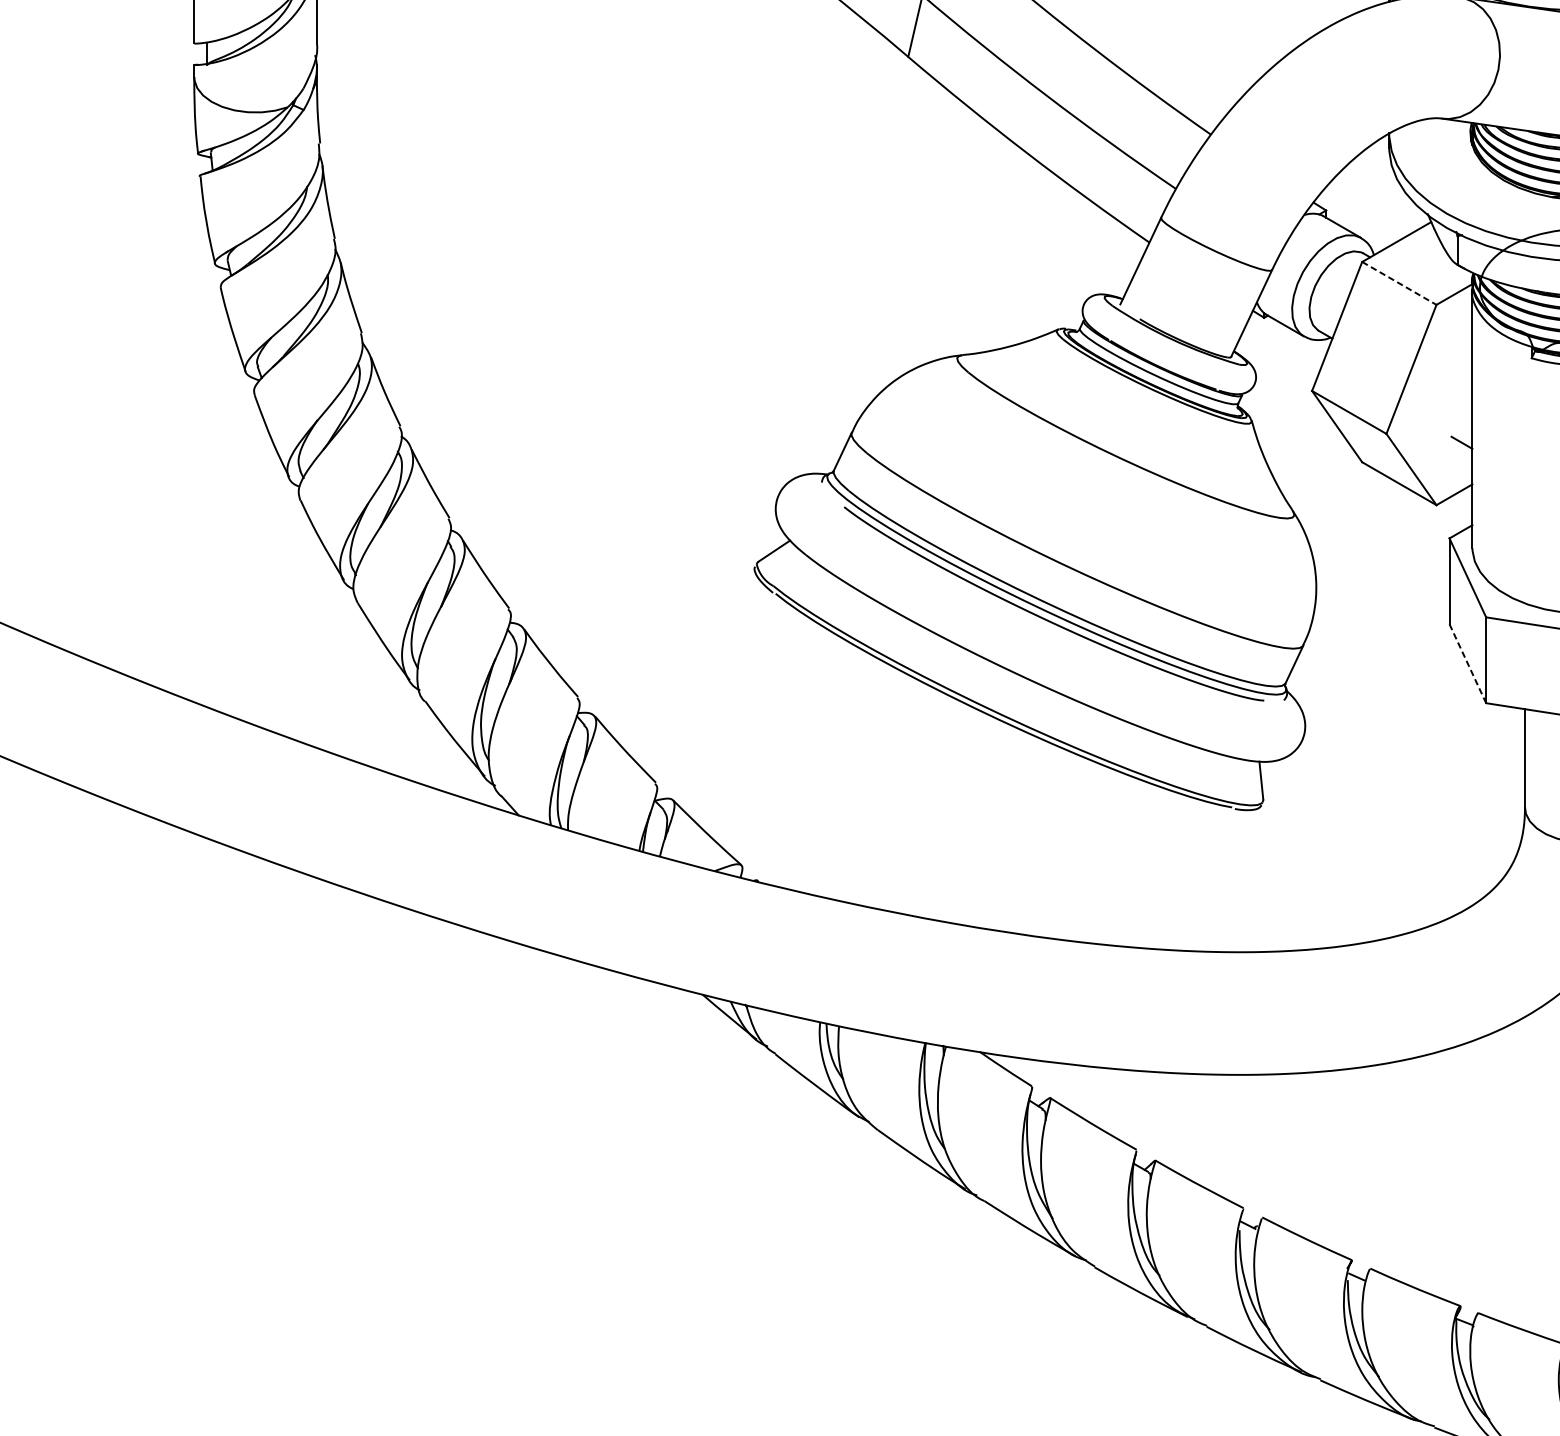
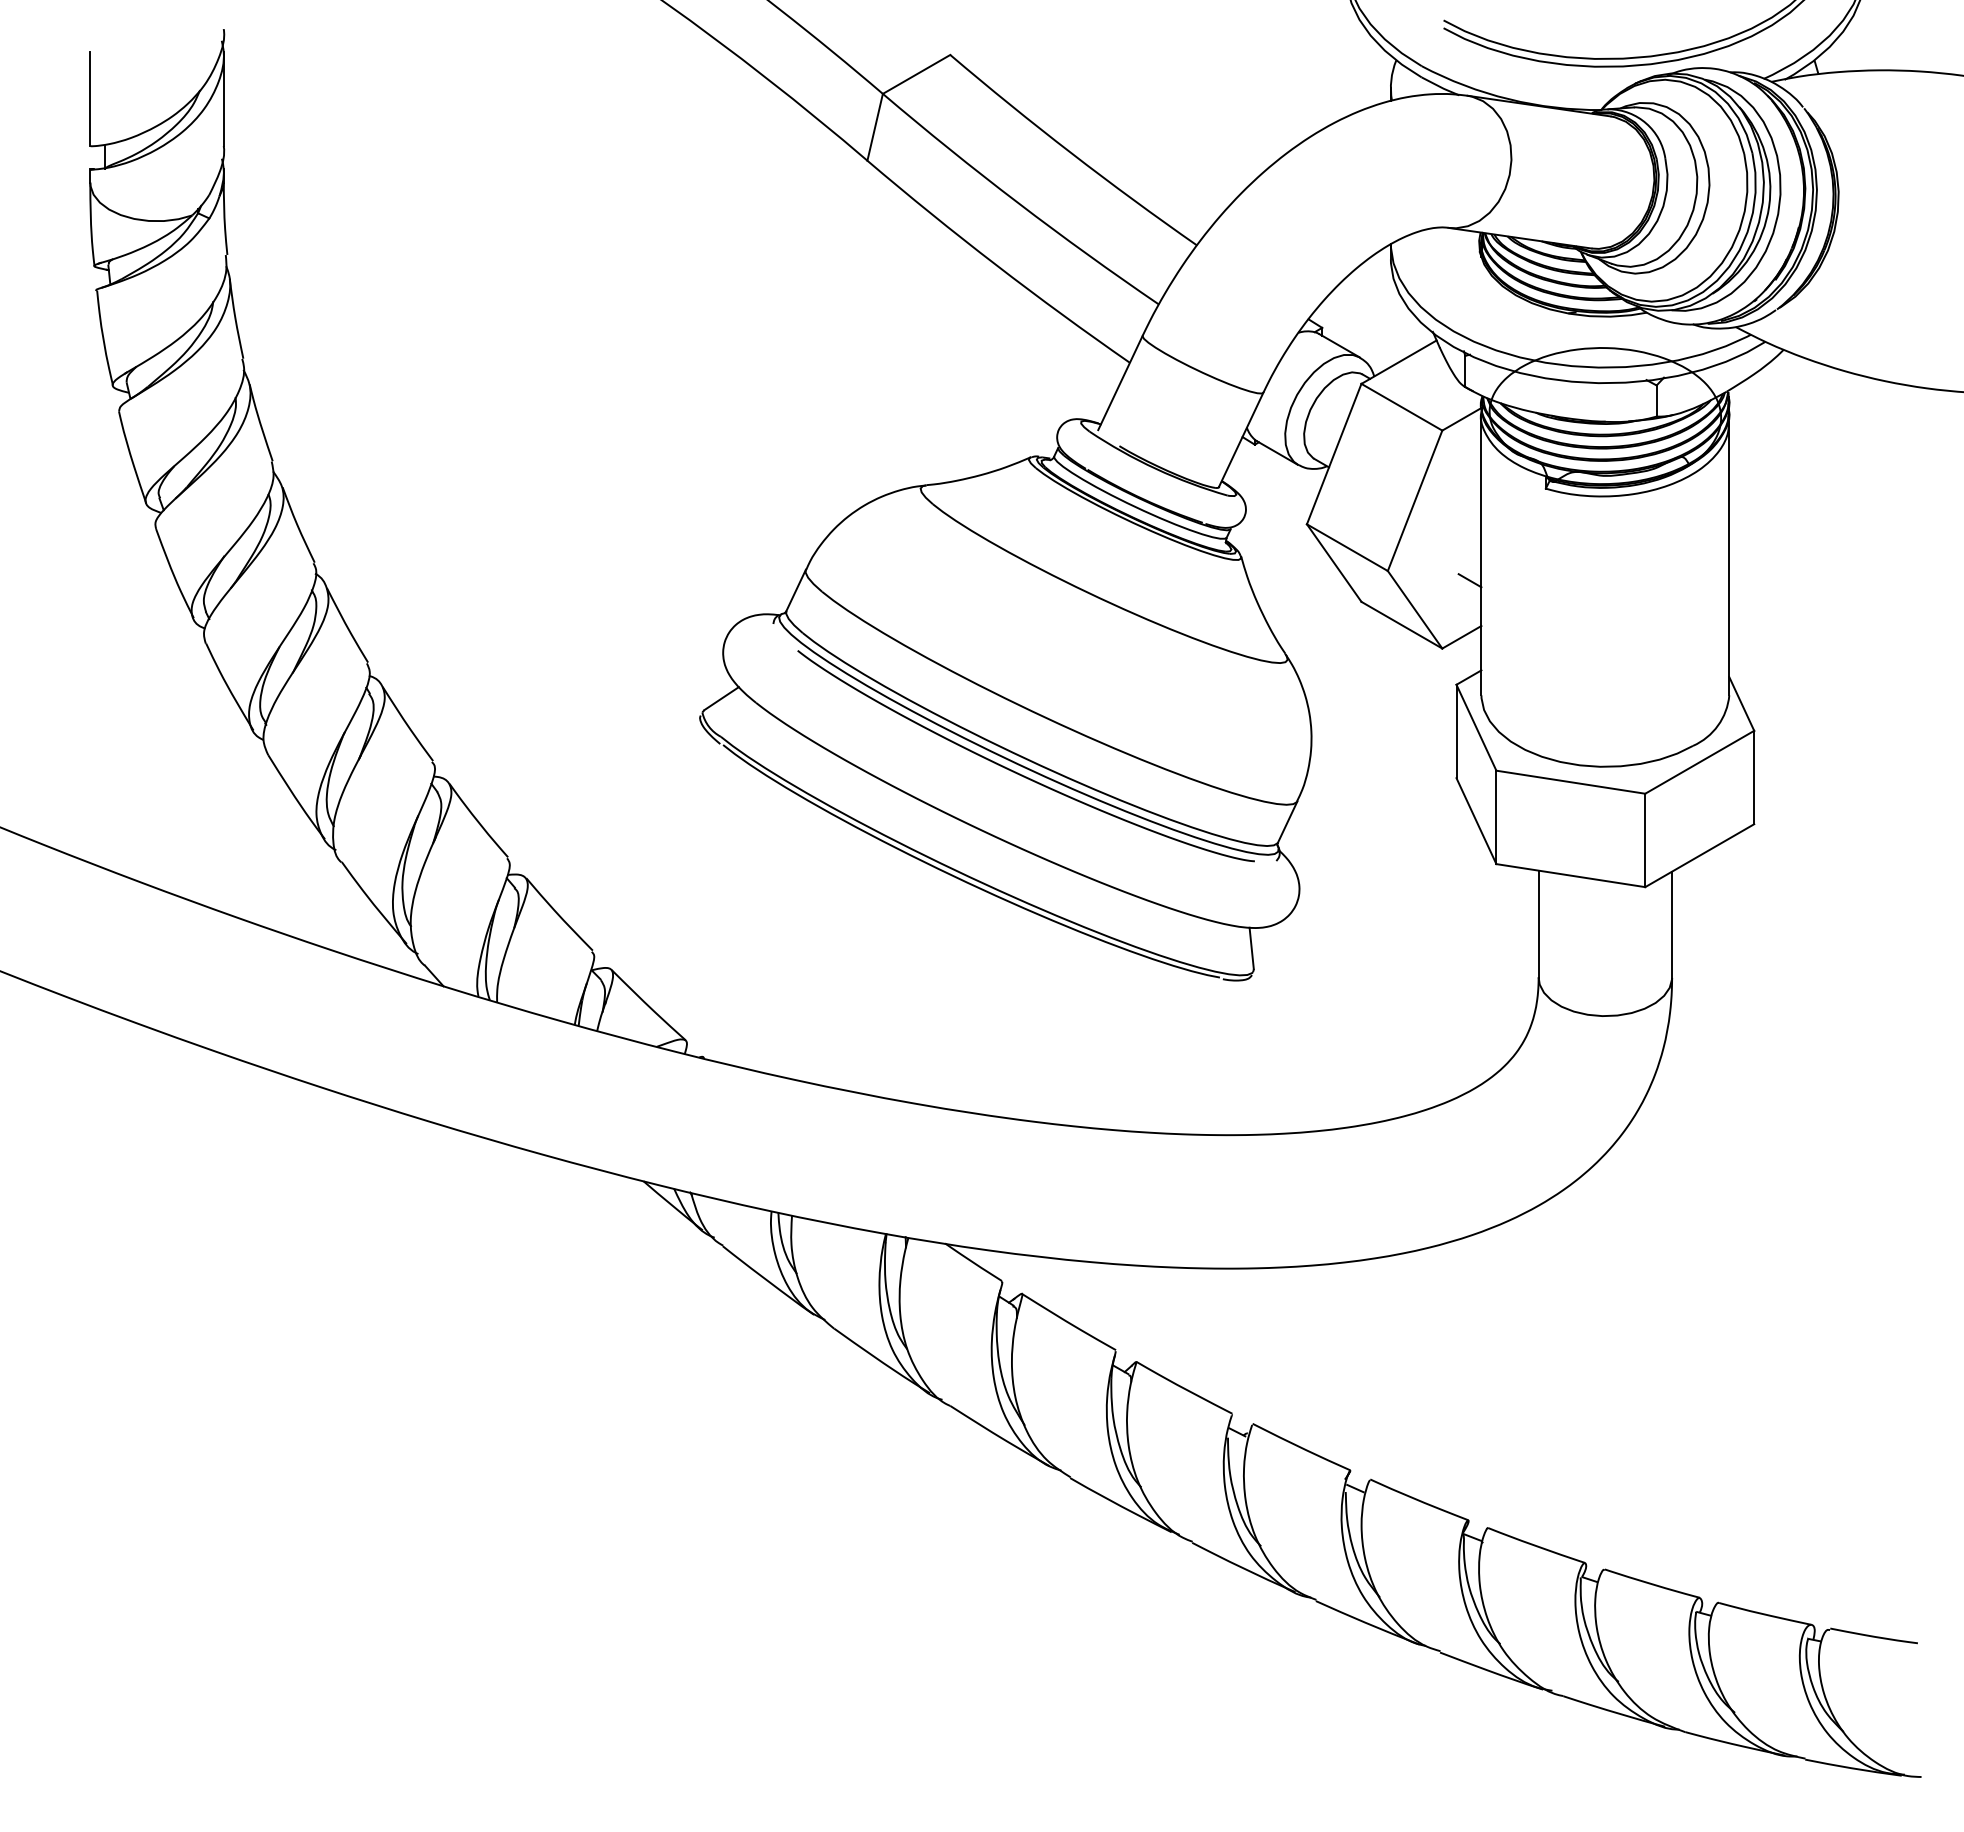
line: (1398, 283) -> (1401, 407), dashed -> solid
line: (1467, 664) -> (1476, 821), dashed -> solid

